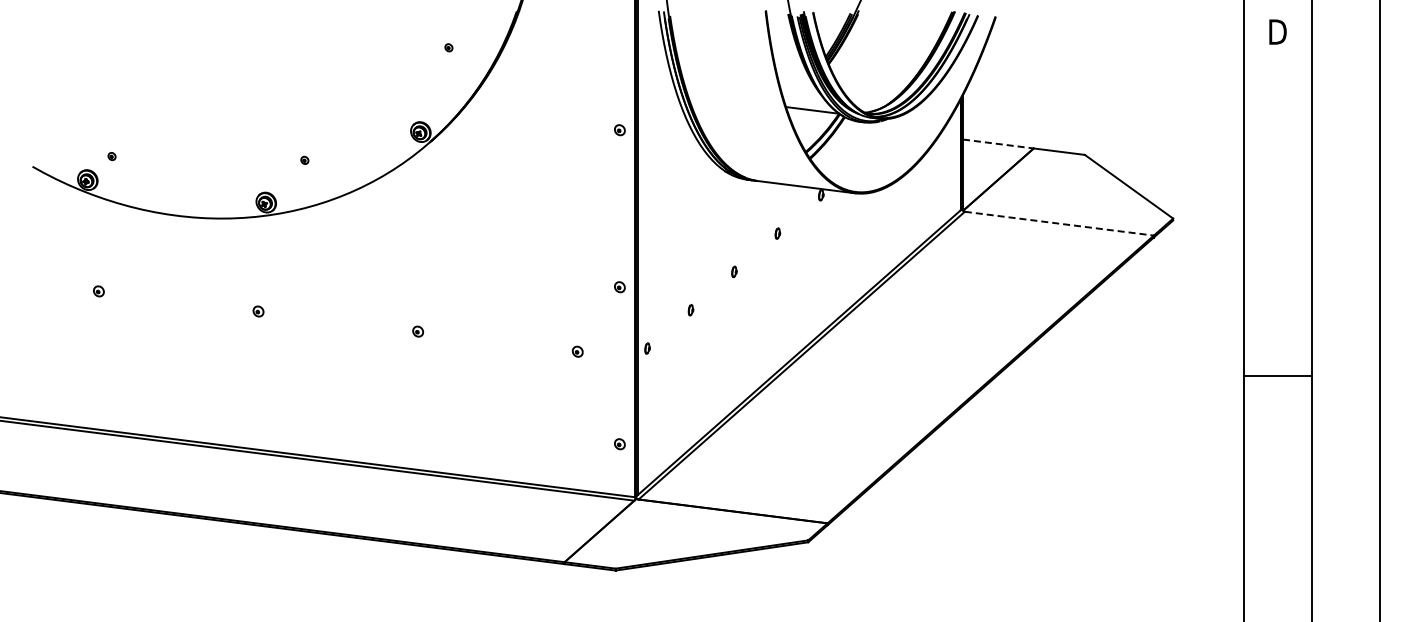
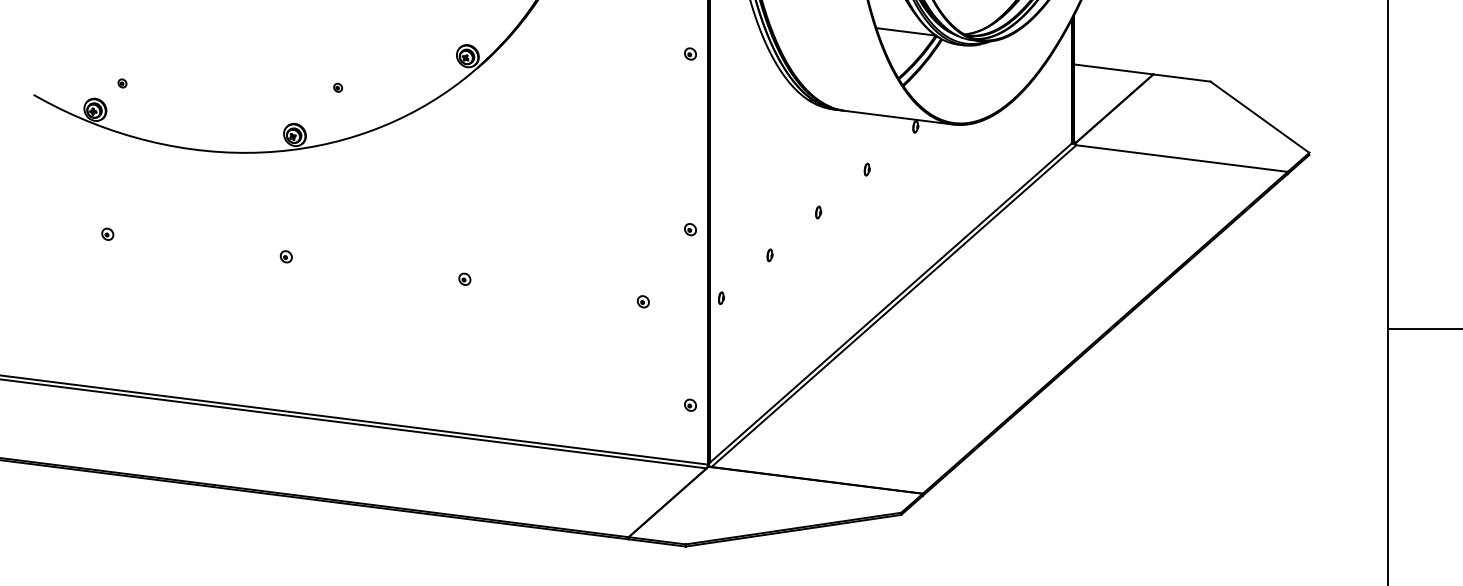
line: (998, 144) -> (1113, 70), dashed -> solid
line: (1059, 223) -> (1182, 158), dashed -> solid

